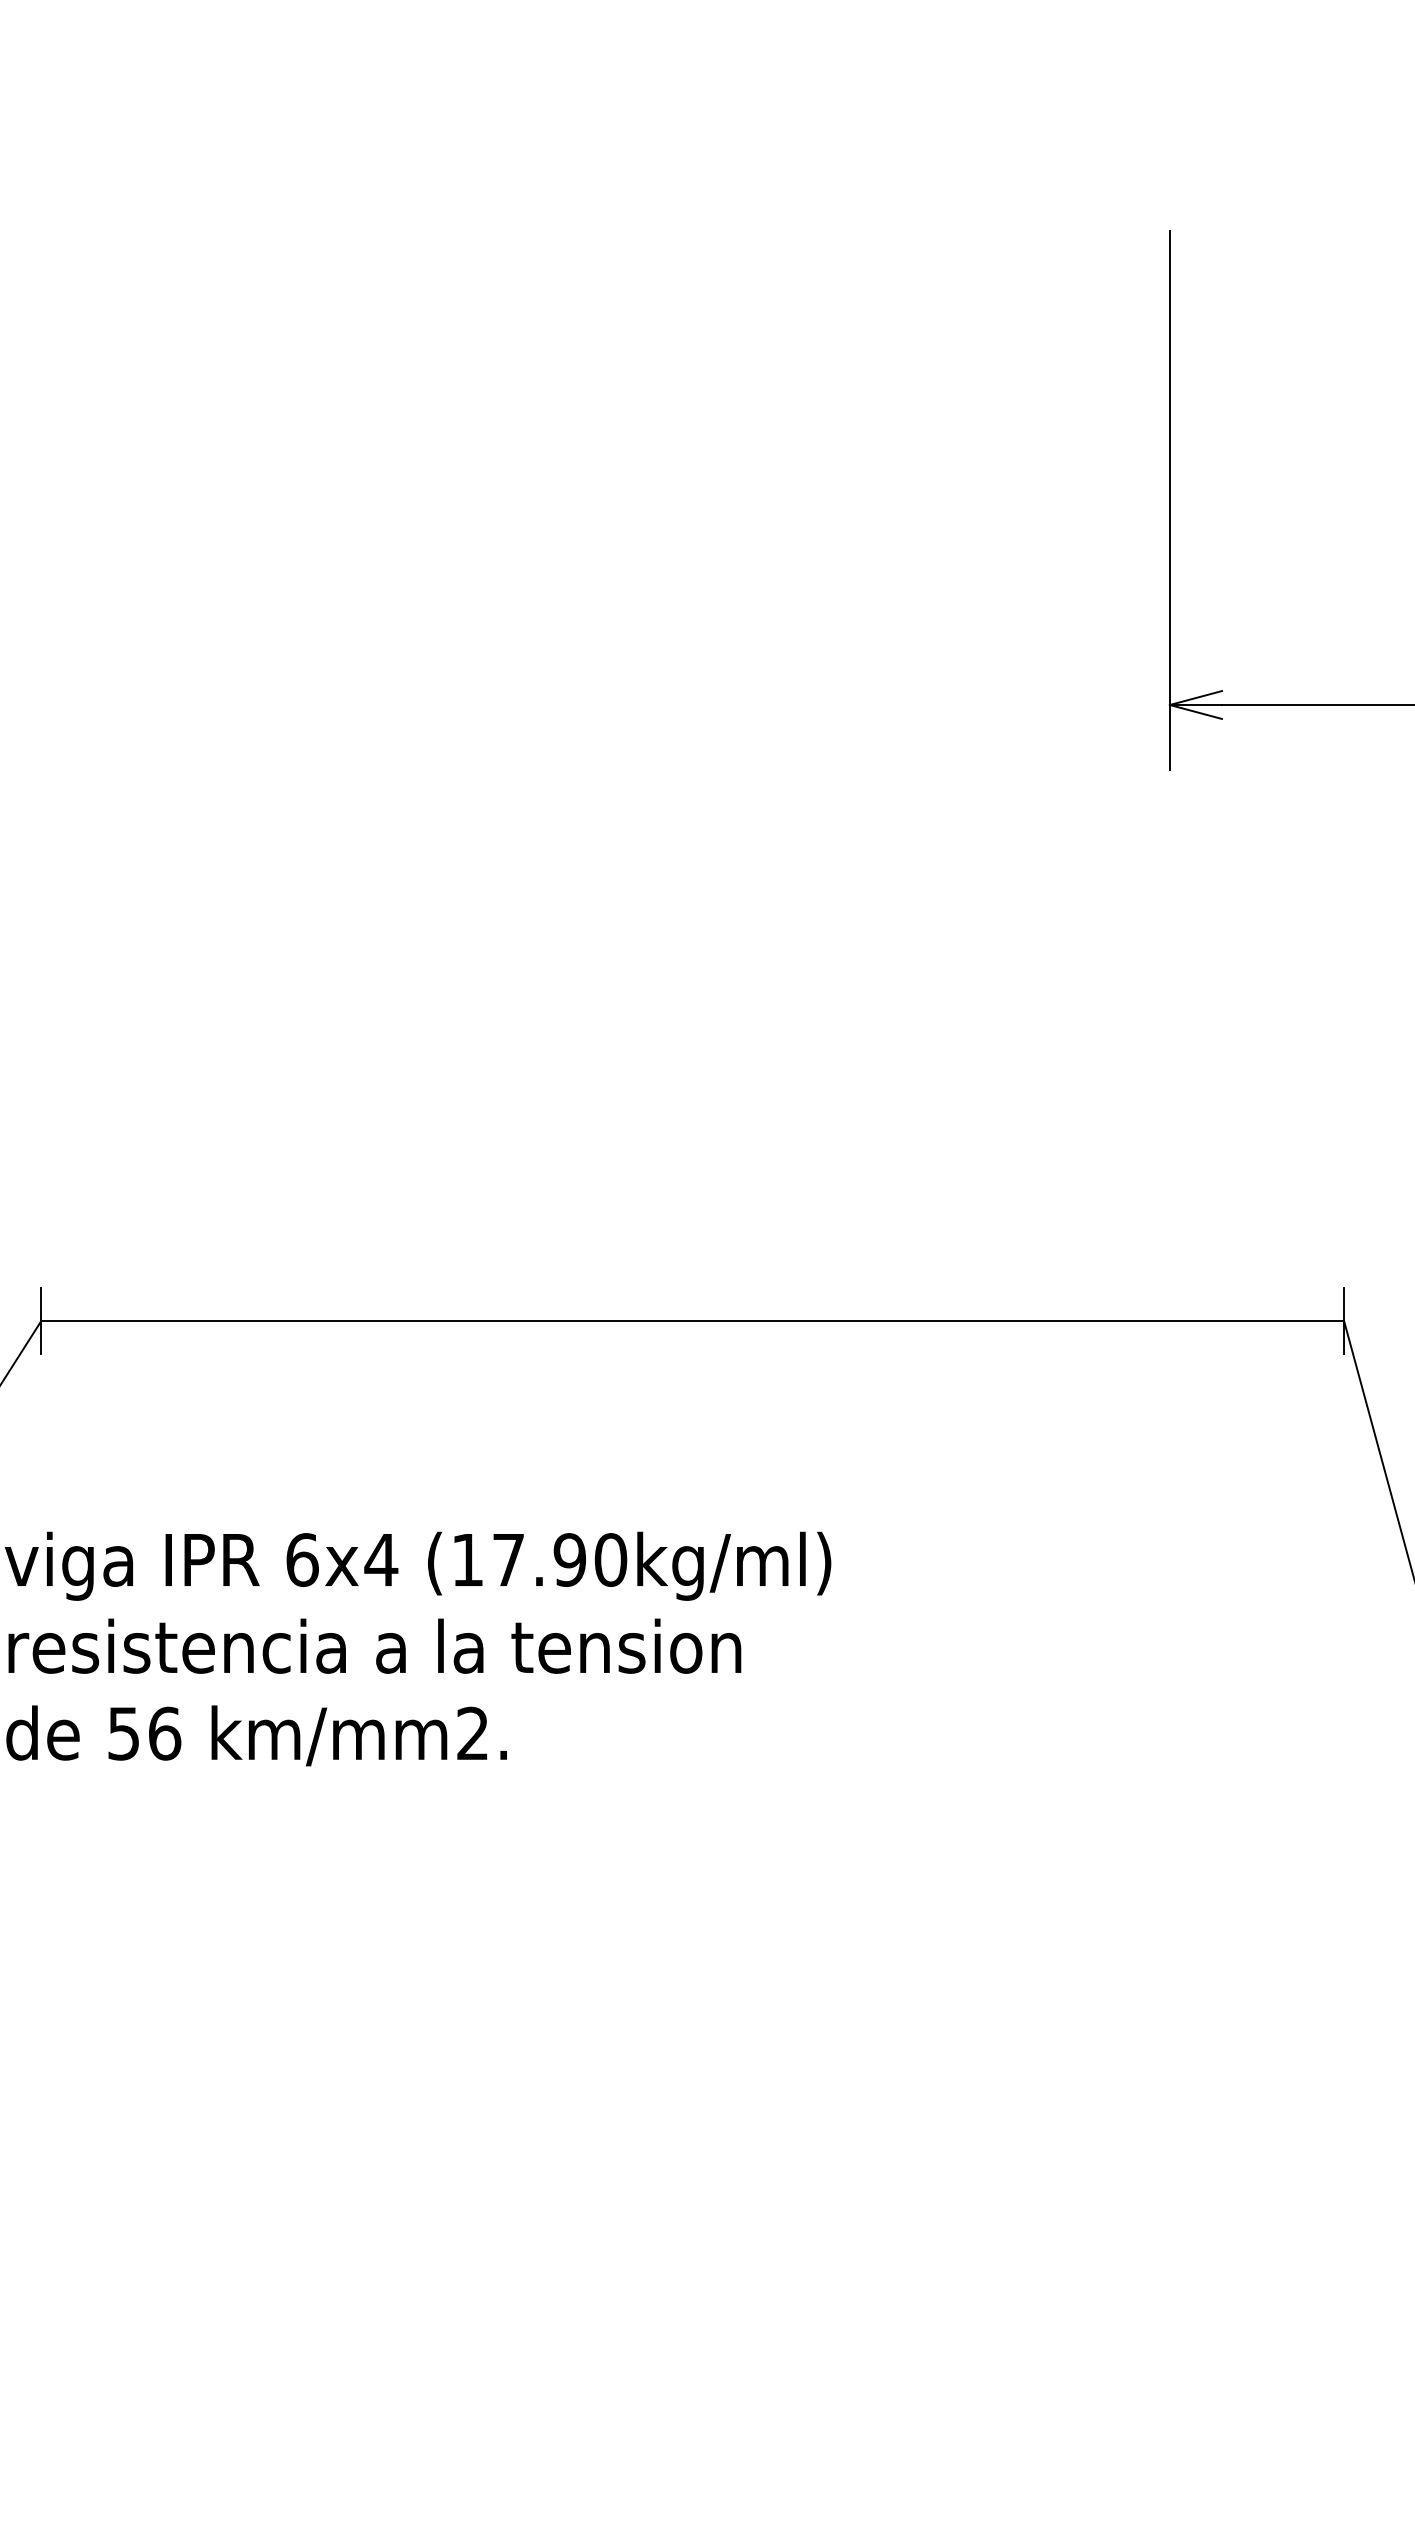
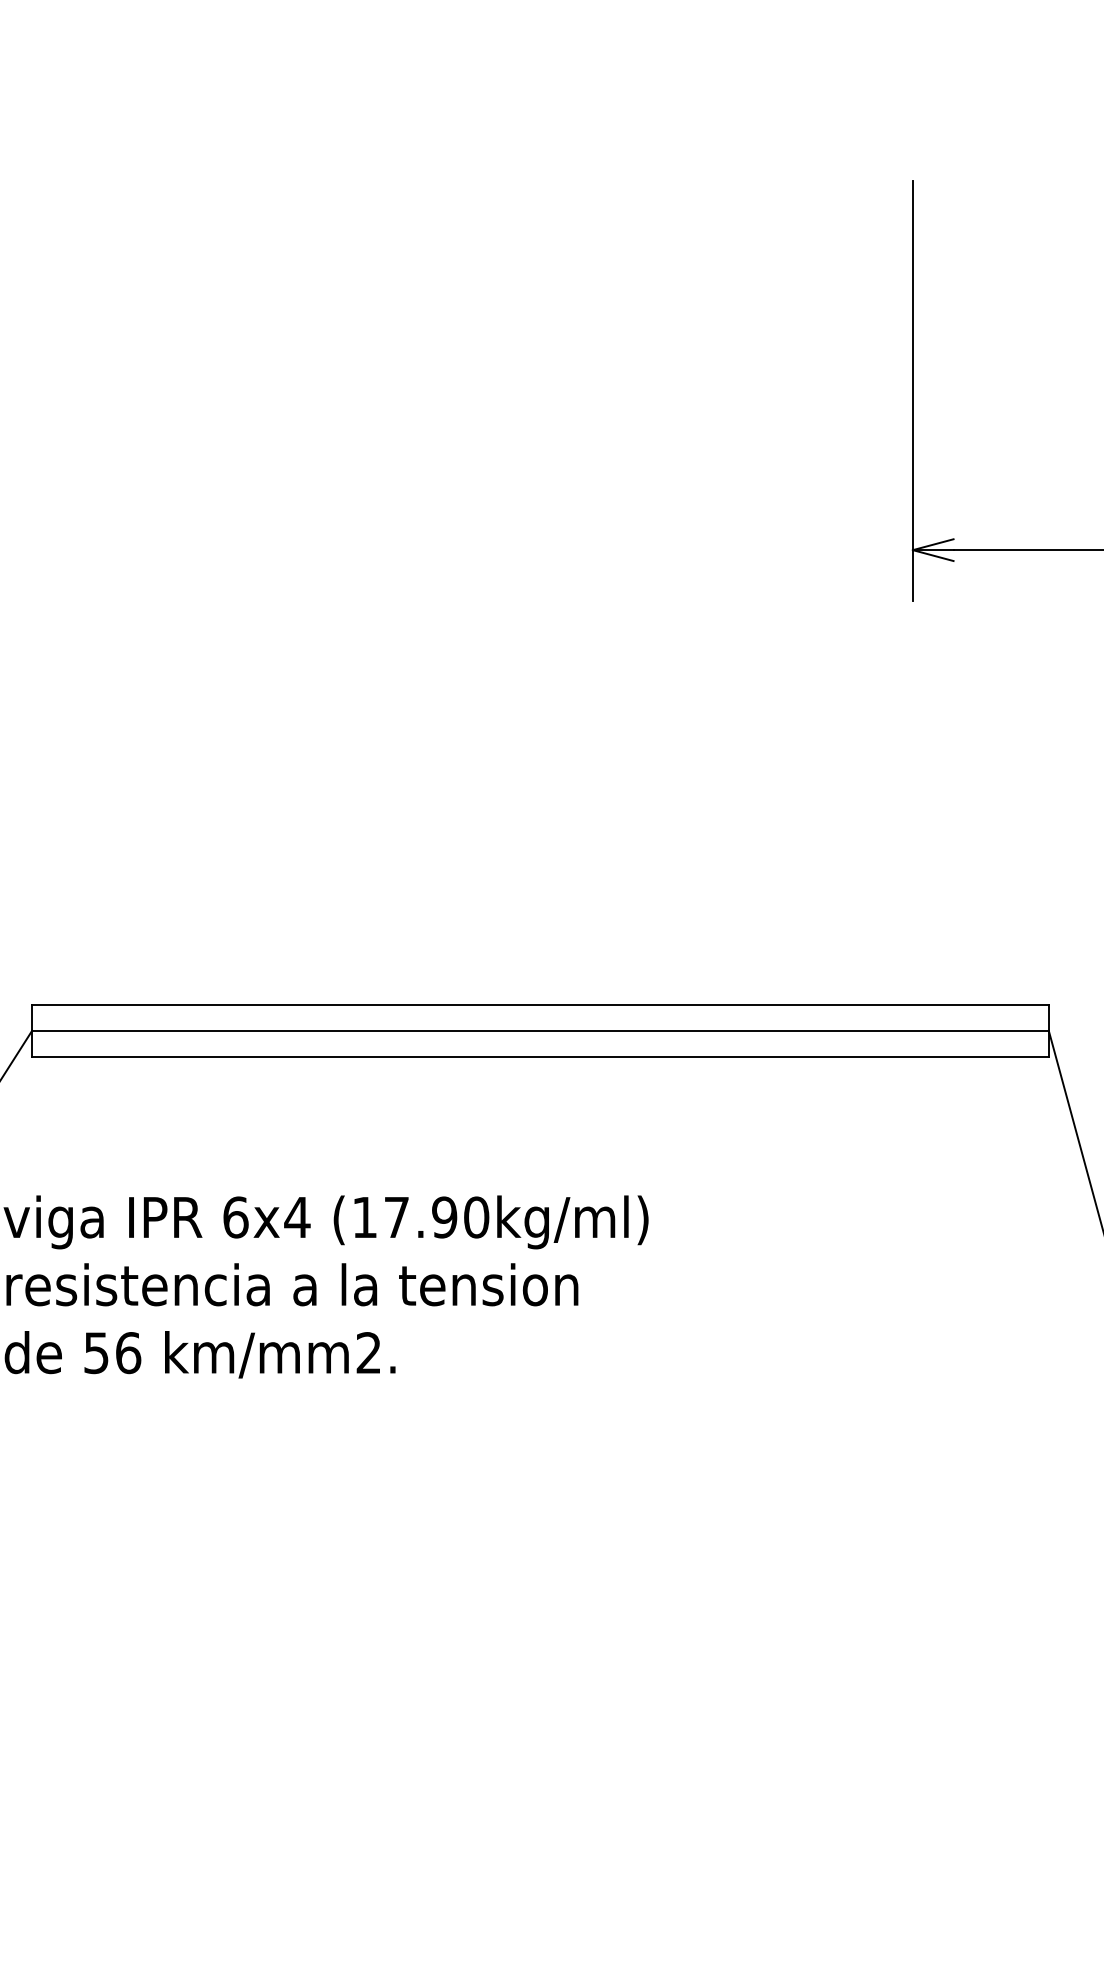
line: (692, 1287) -> (540, 1004), added
line: (692, 1353) -> (540, 1056), added

